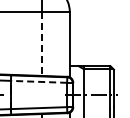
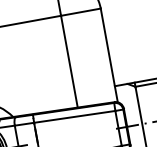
line: (42, 44) -> (69, 62), dashed -> solid
line: (38, 81) -> (73, 116), dashed -> solid

